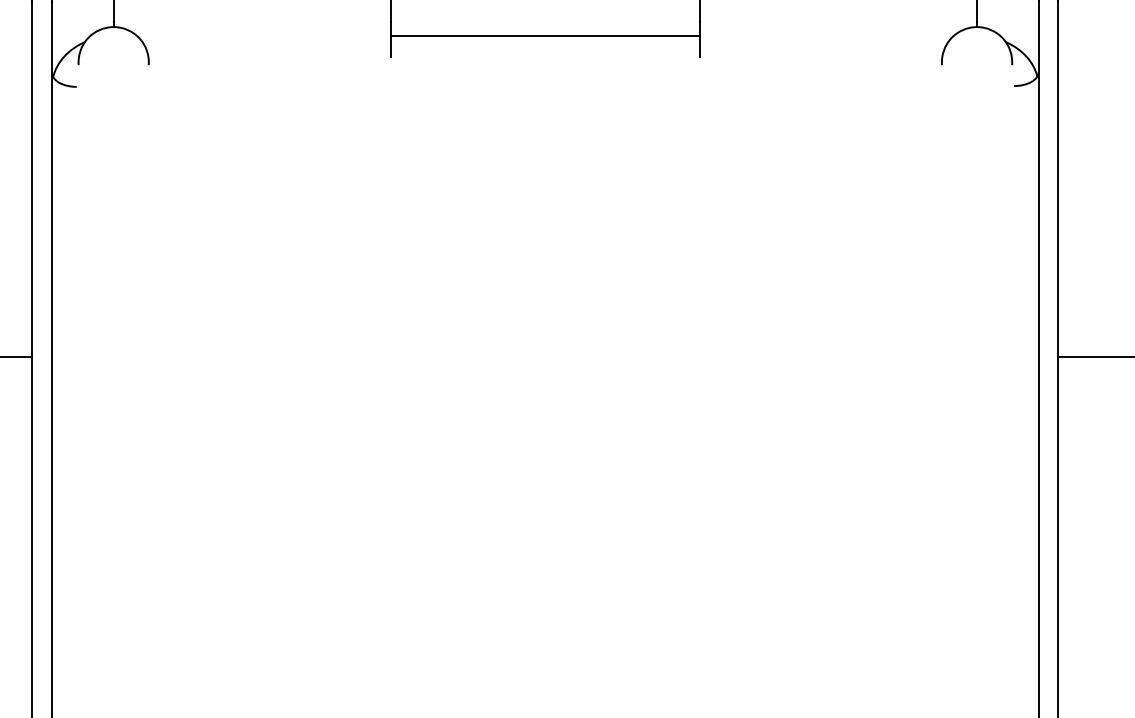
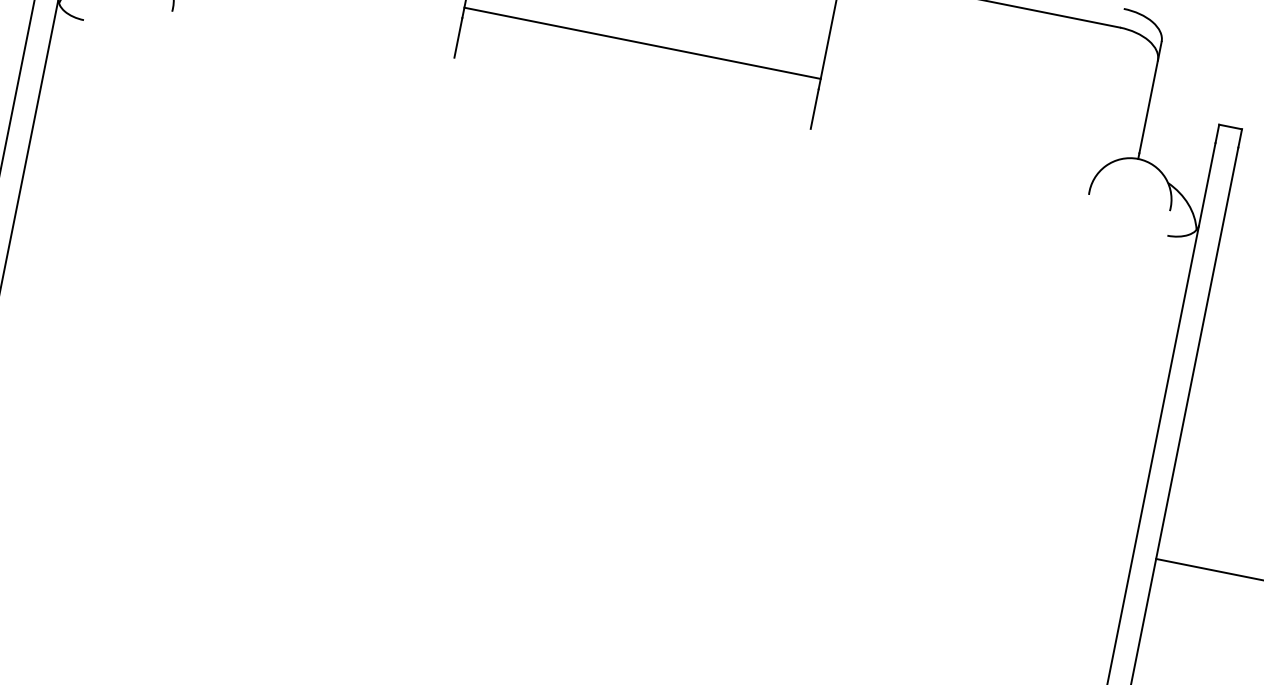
line: (545, 36) -> (642, 43), moved

